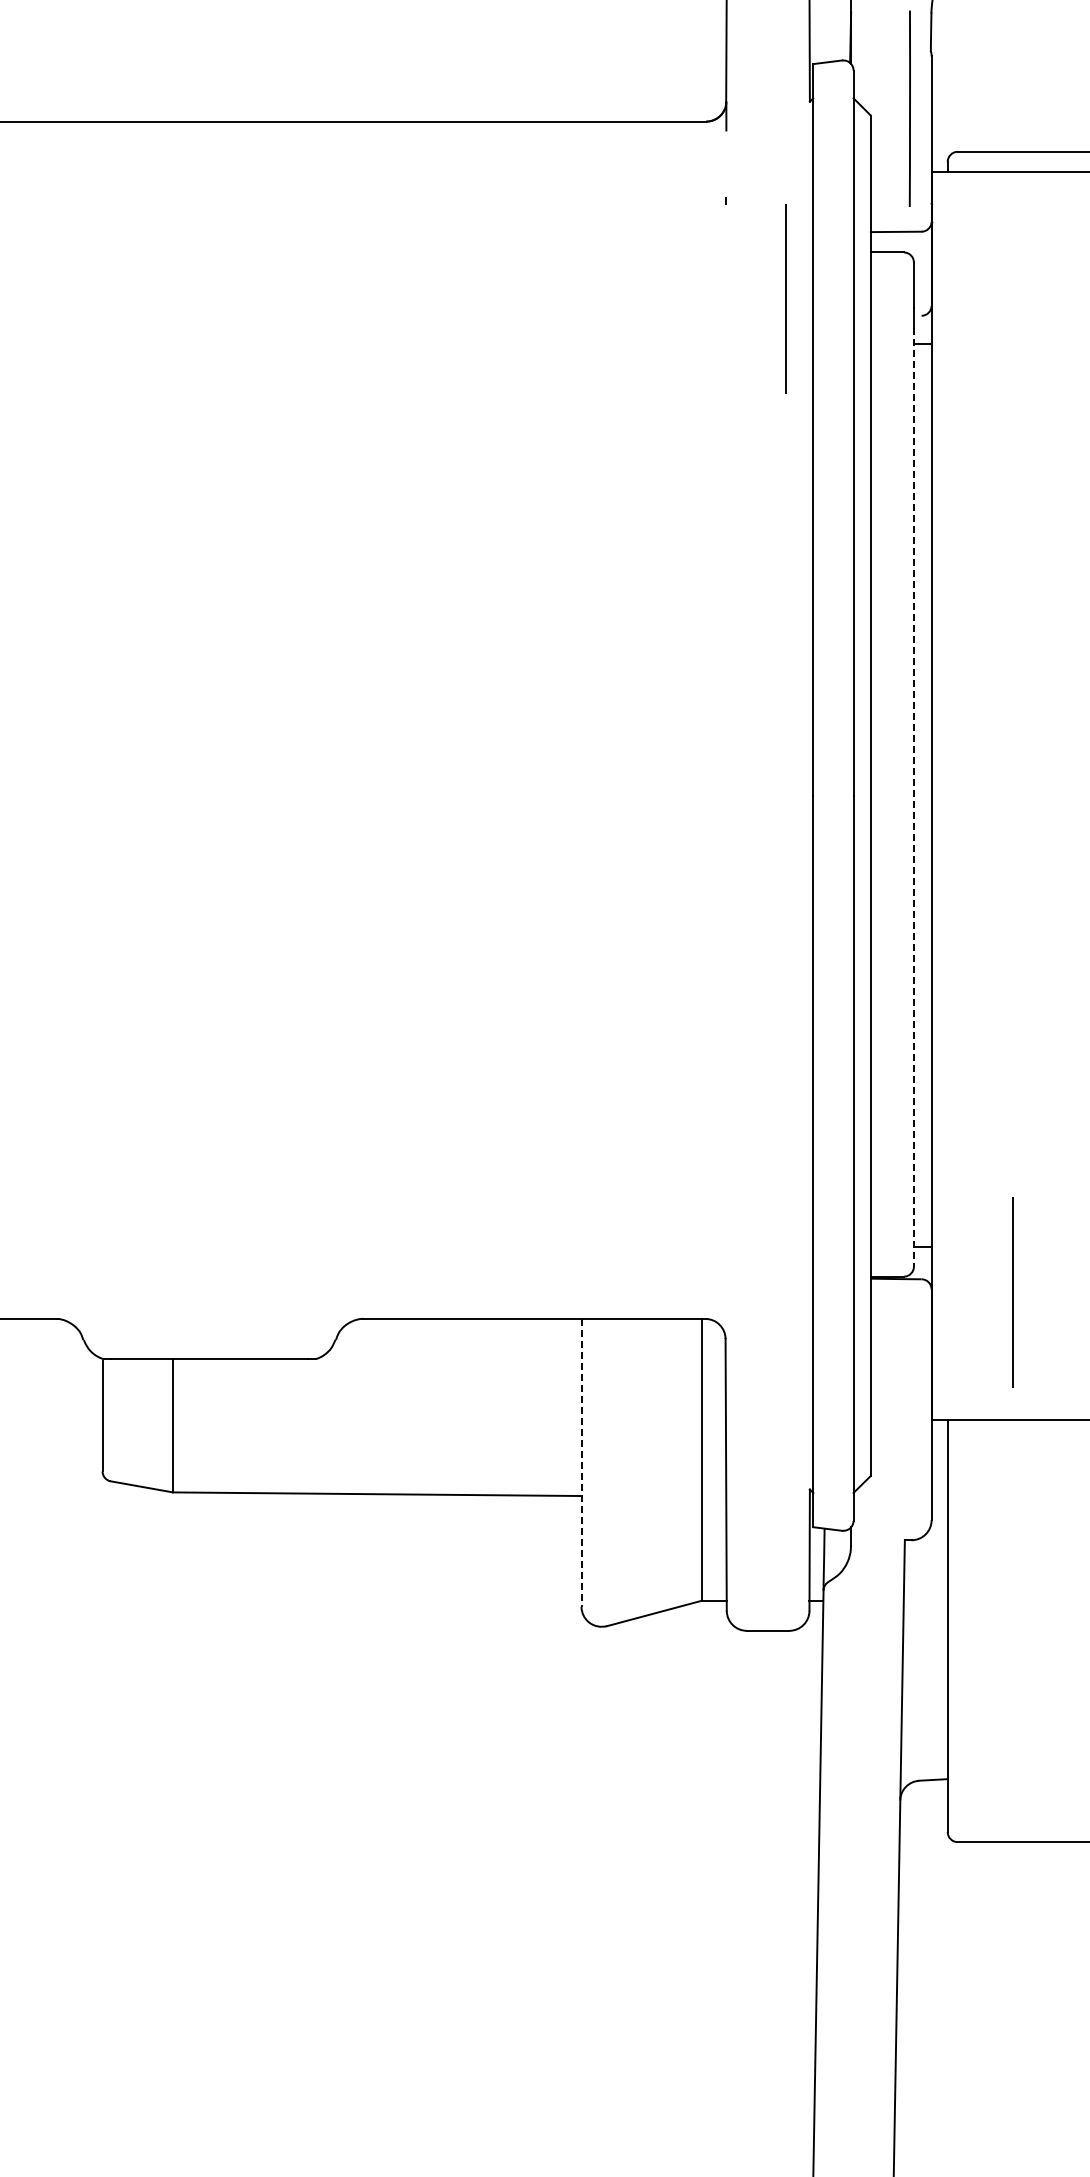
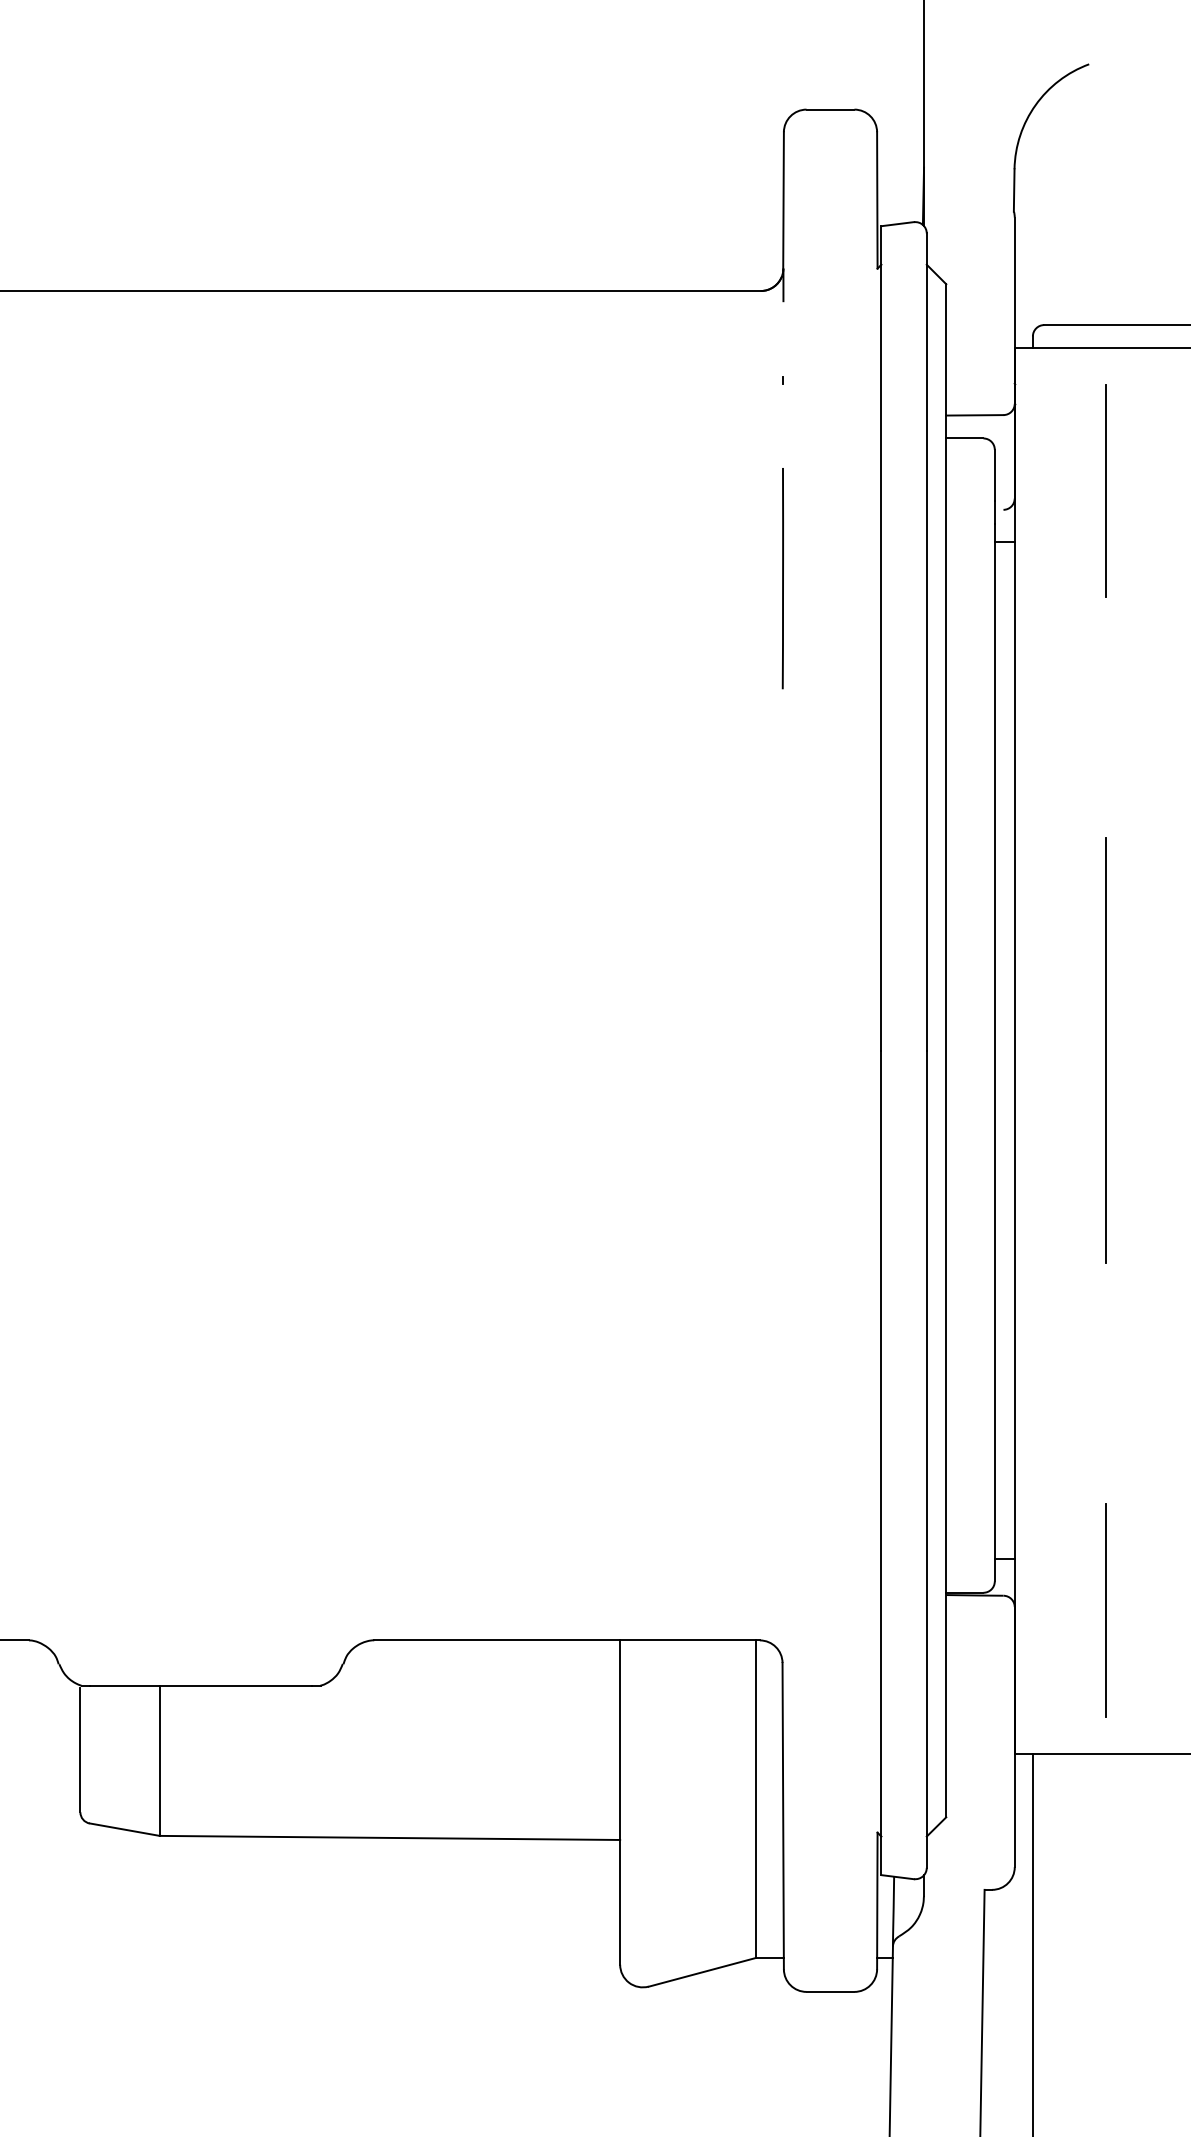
line: (909, 108) -> (782, 578), moved
line: (785, 298) -> (1105, 490), moved
line: (1012, 795) -> (1105, 1050), added
line: (913, 797) -> (994, 1052), dashed -> solid
line: (581, 1462) -> (620, 1802), dashed -> solid

